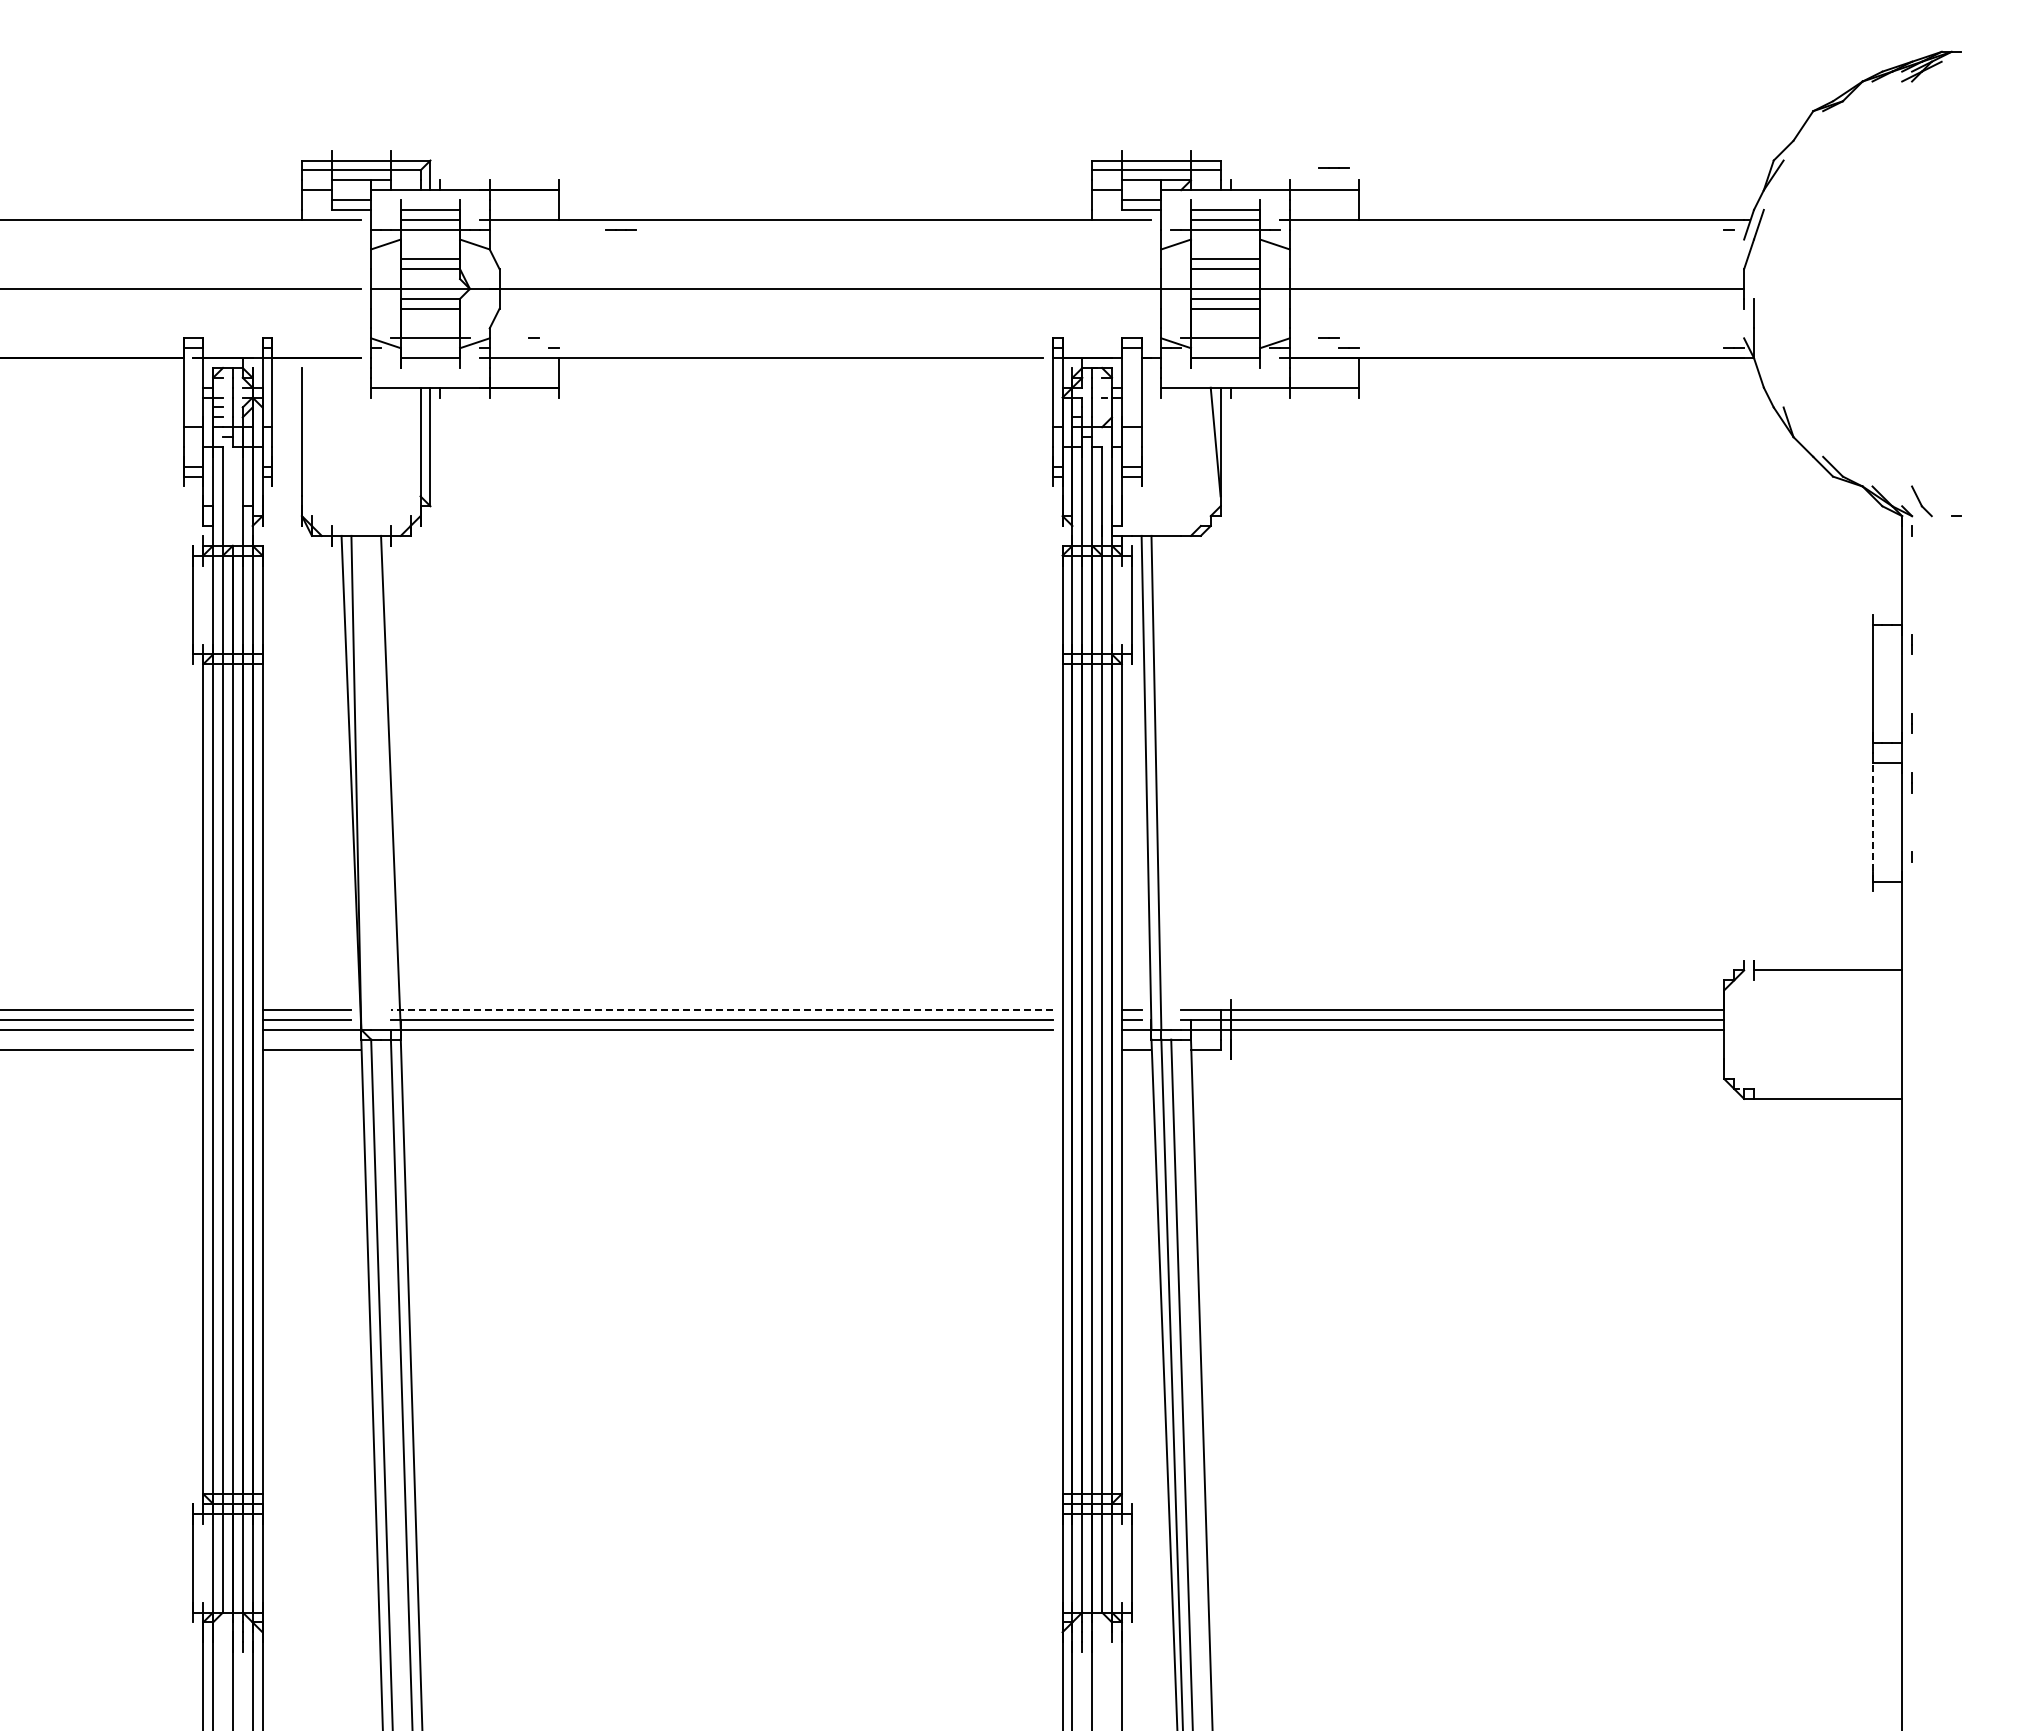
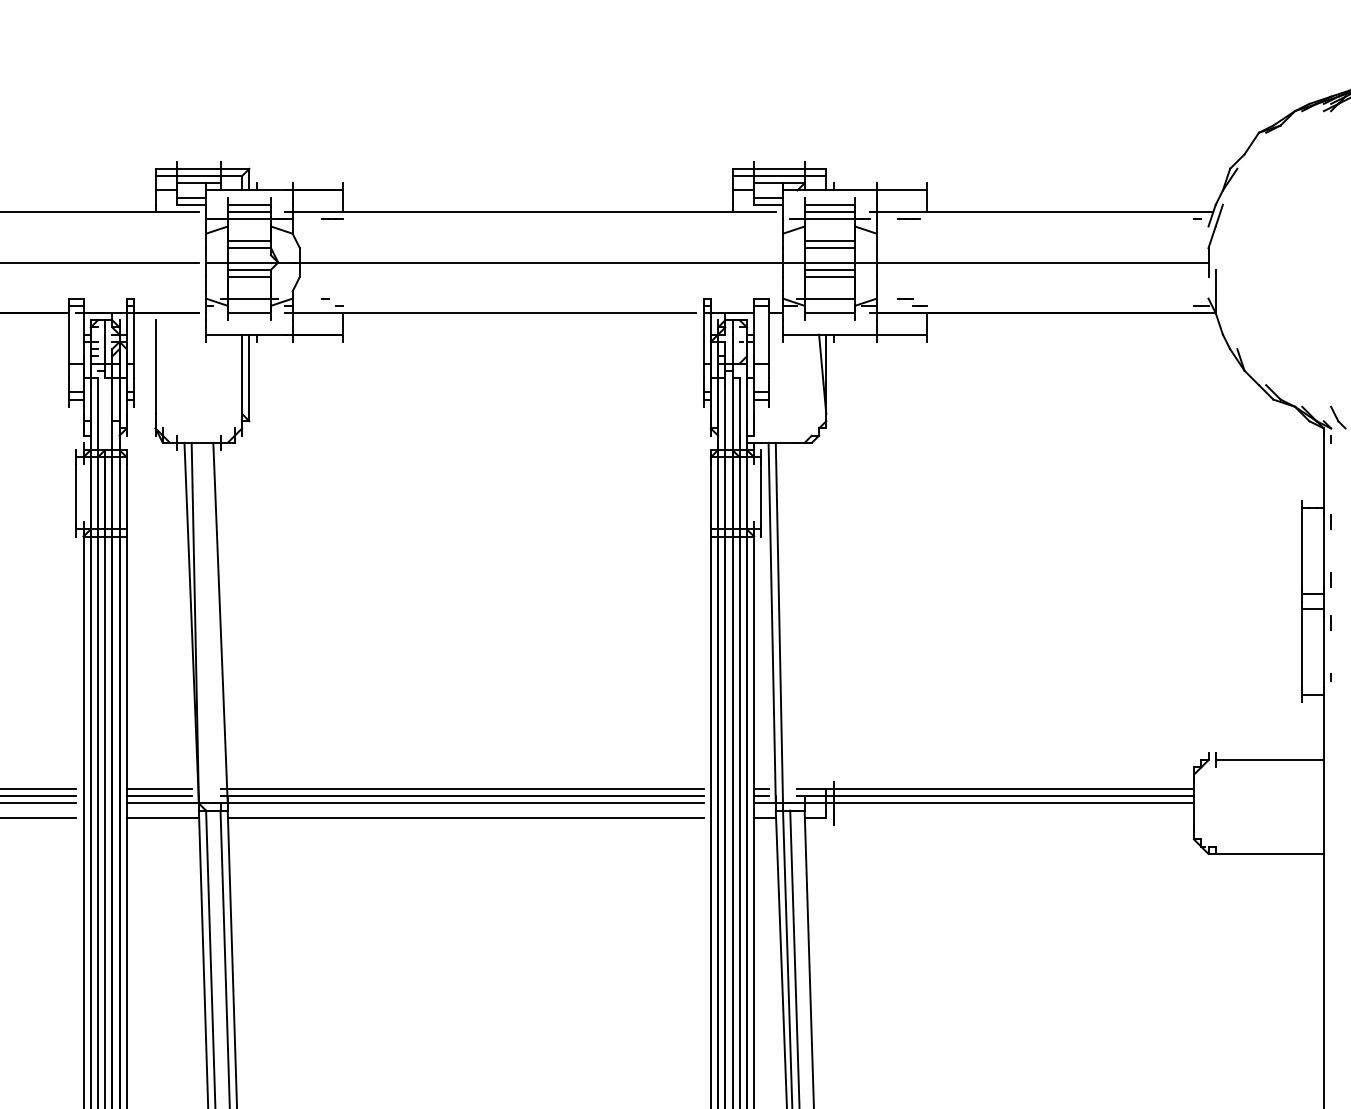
line: (1333, 167) -> (908, 219), moved
line: (620, 229) -> (331, 219), moved
line: (1872, 821) -> (1302, 651), dashed -> solid
line: (721, 1010) -> (461, 789), dashed -> solid
line: (726, 1049) -> (465, 817), added

